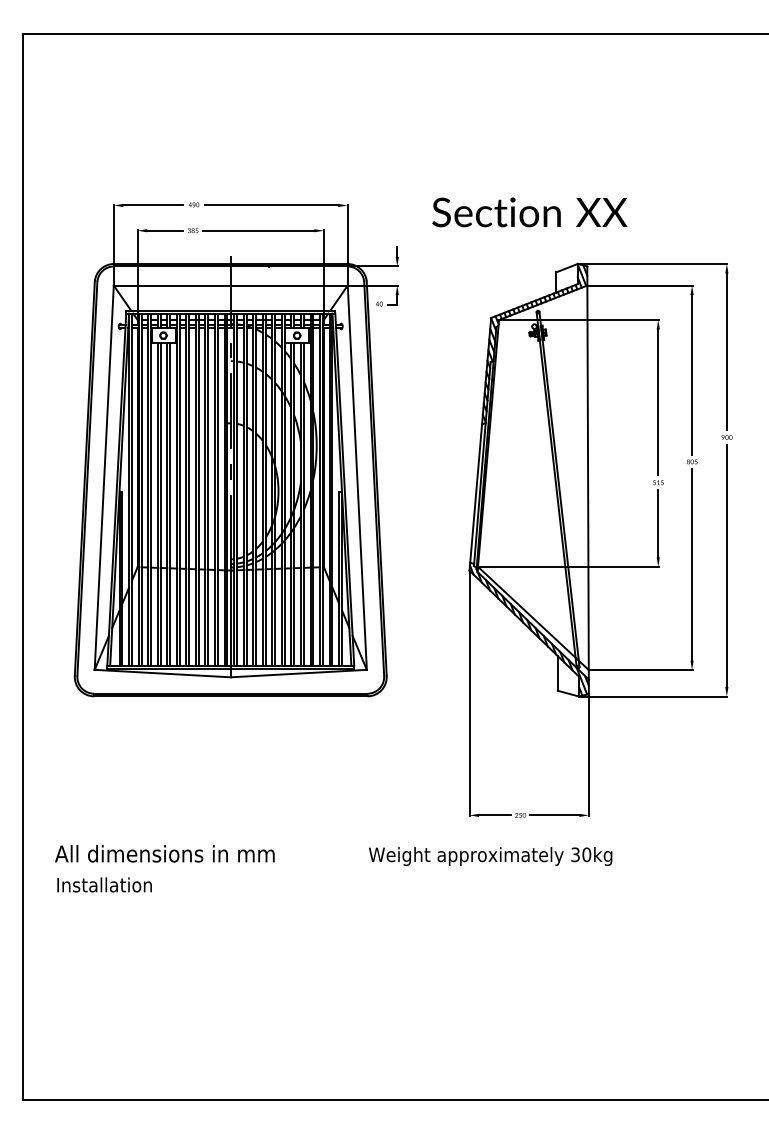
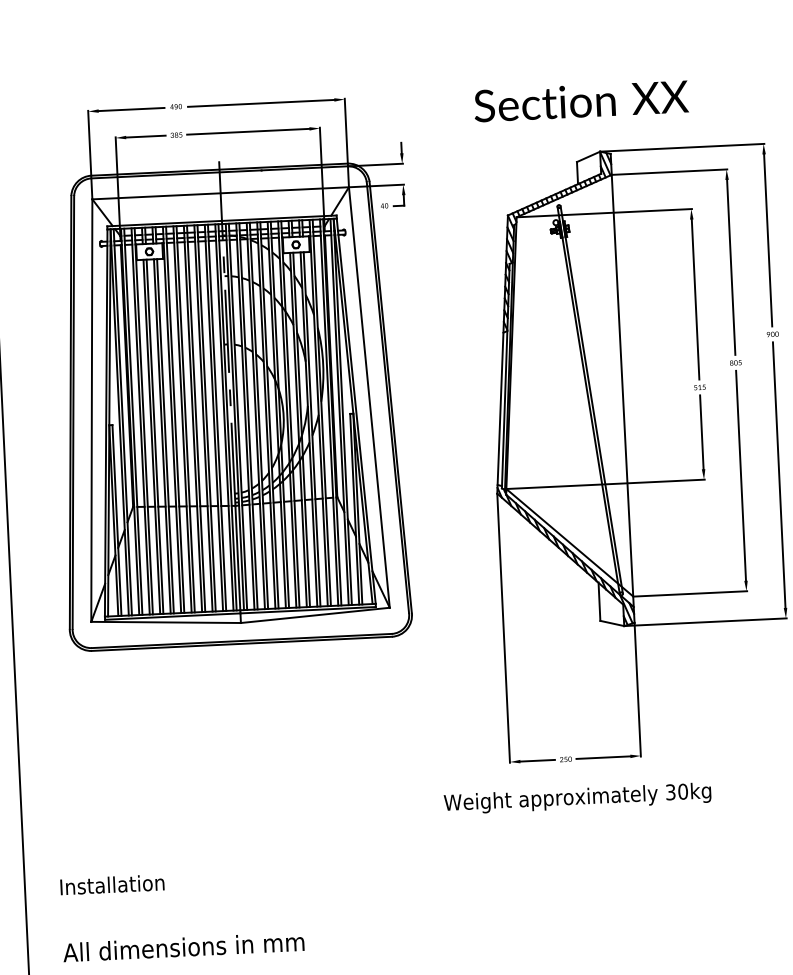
text: (529, 212) -> (580, 101), moved
text: (164, 853) -> (183, 946), moved
text: (490, 856) -> (577, 798), moved
text: (104, 884) -> (112, 884), moved

